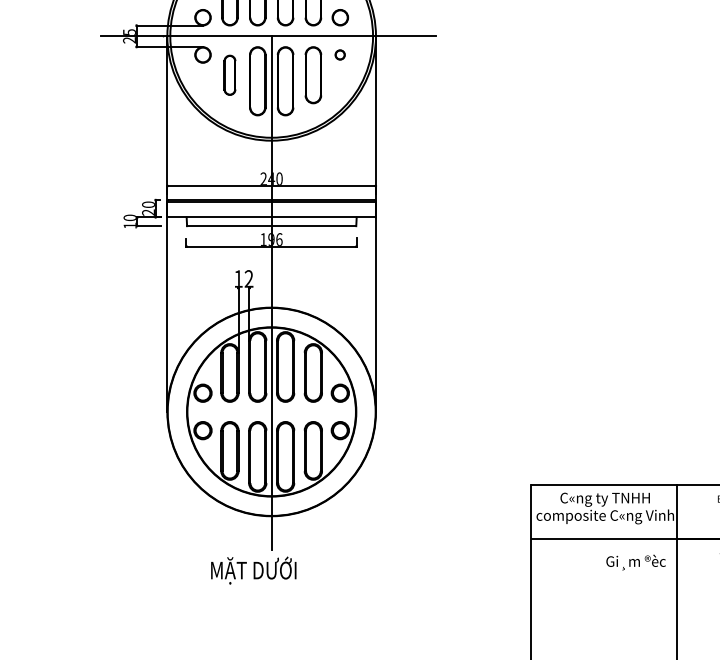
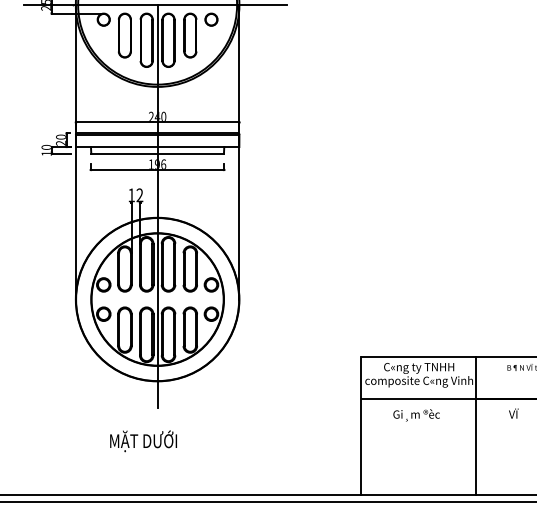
circle: (339, 54) -> (210, 19), size x1.67
part: (229, 75) -> (124, 35), size x1.43
text: (635, 562) -> (416, 415), moved
text: (253, 570) -> (143, 441), moved

